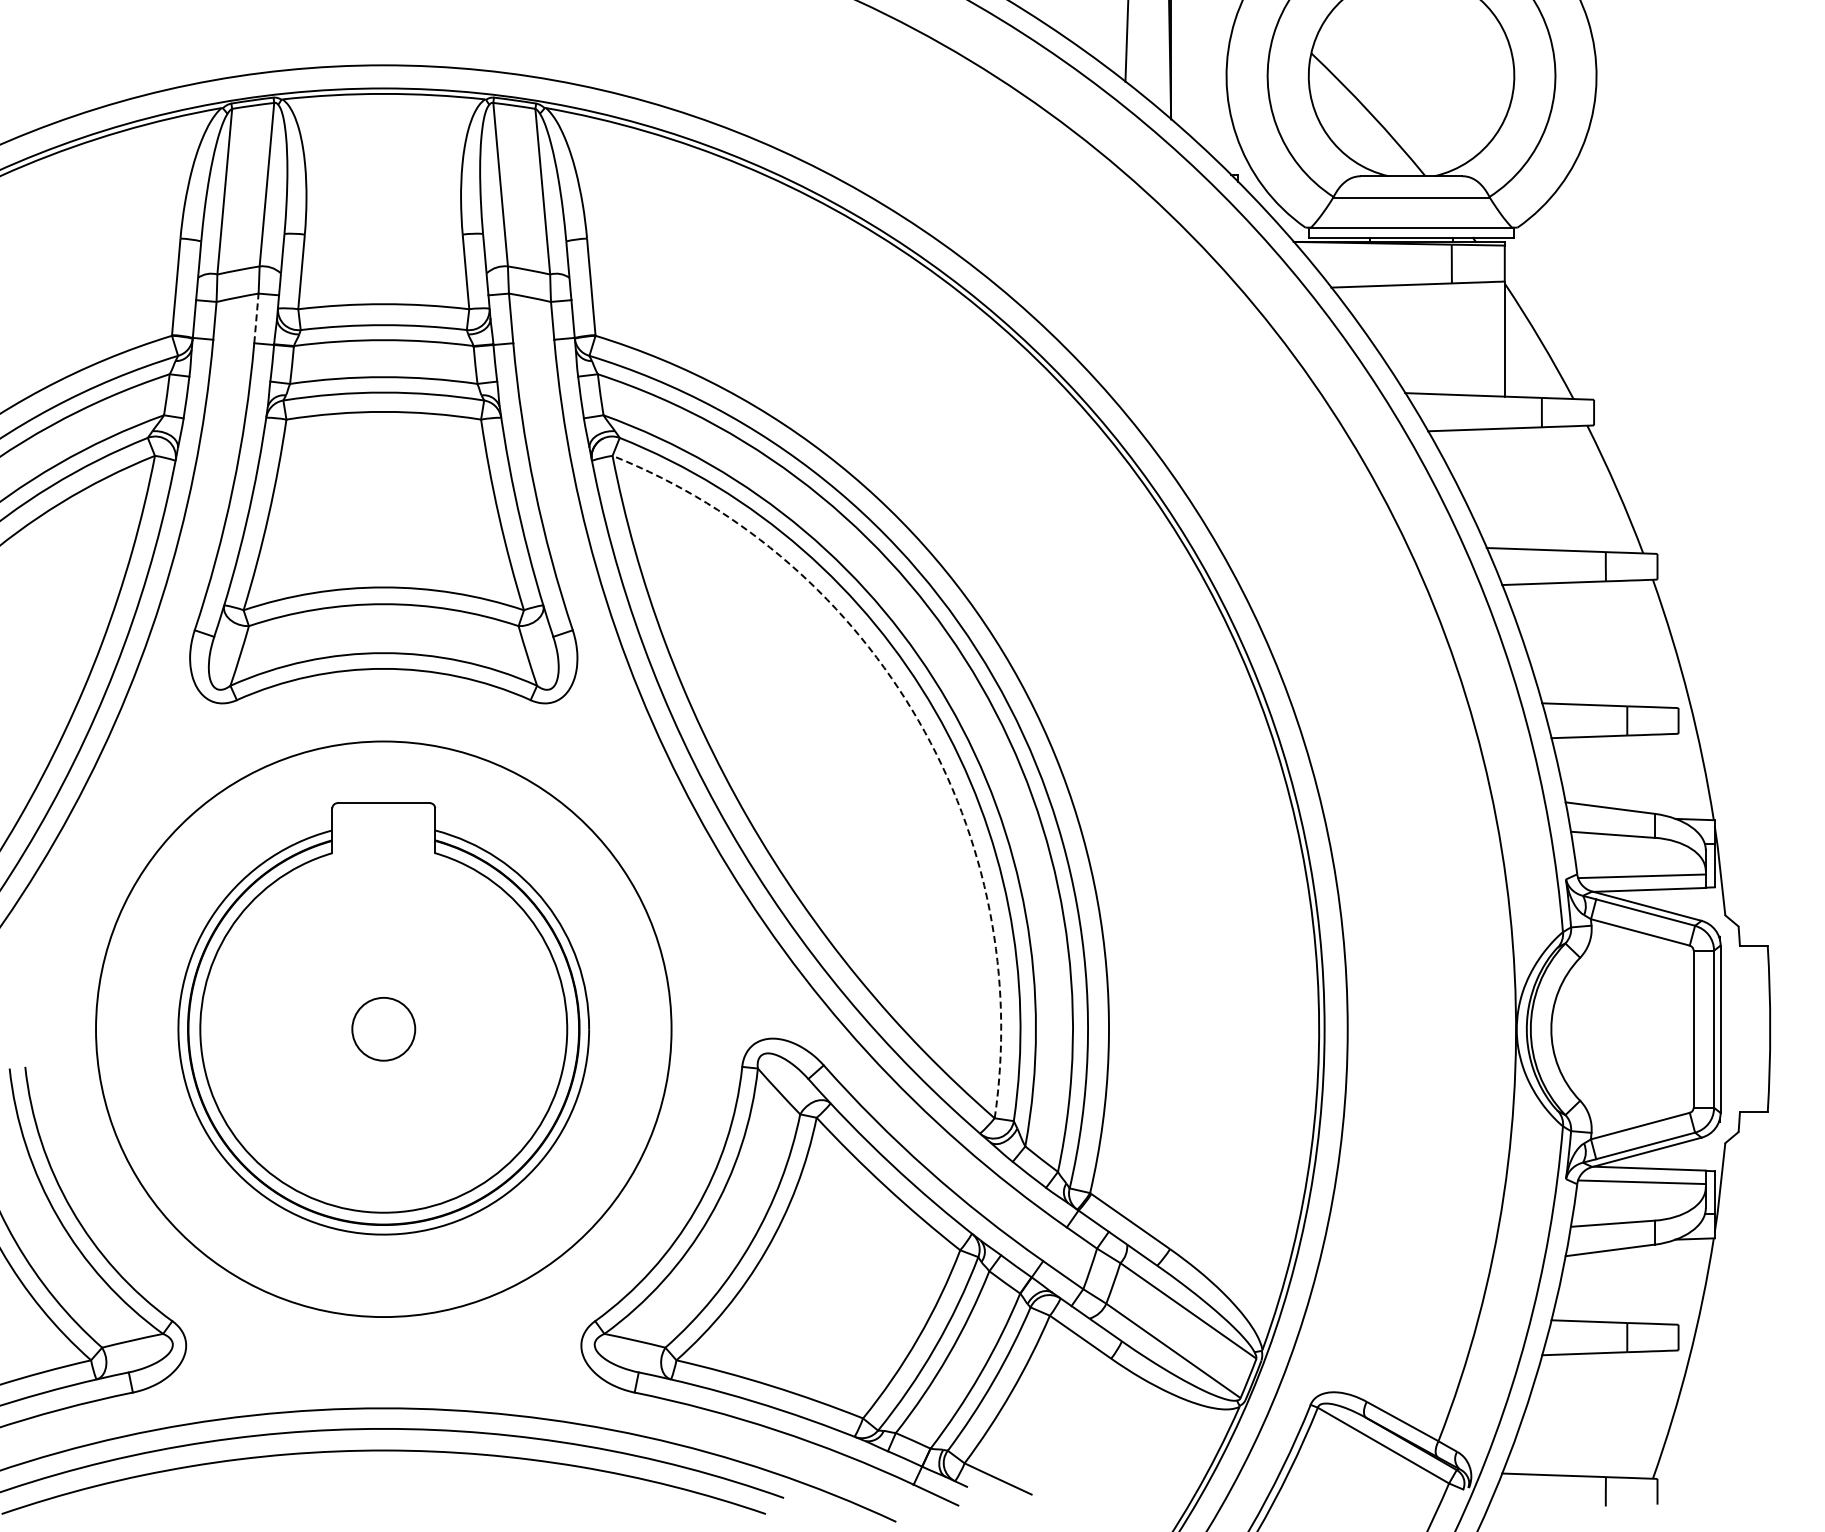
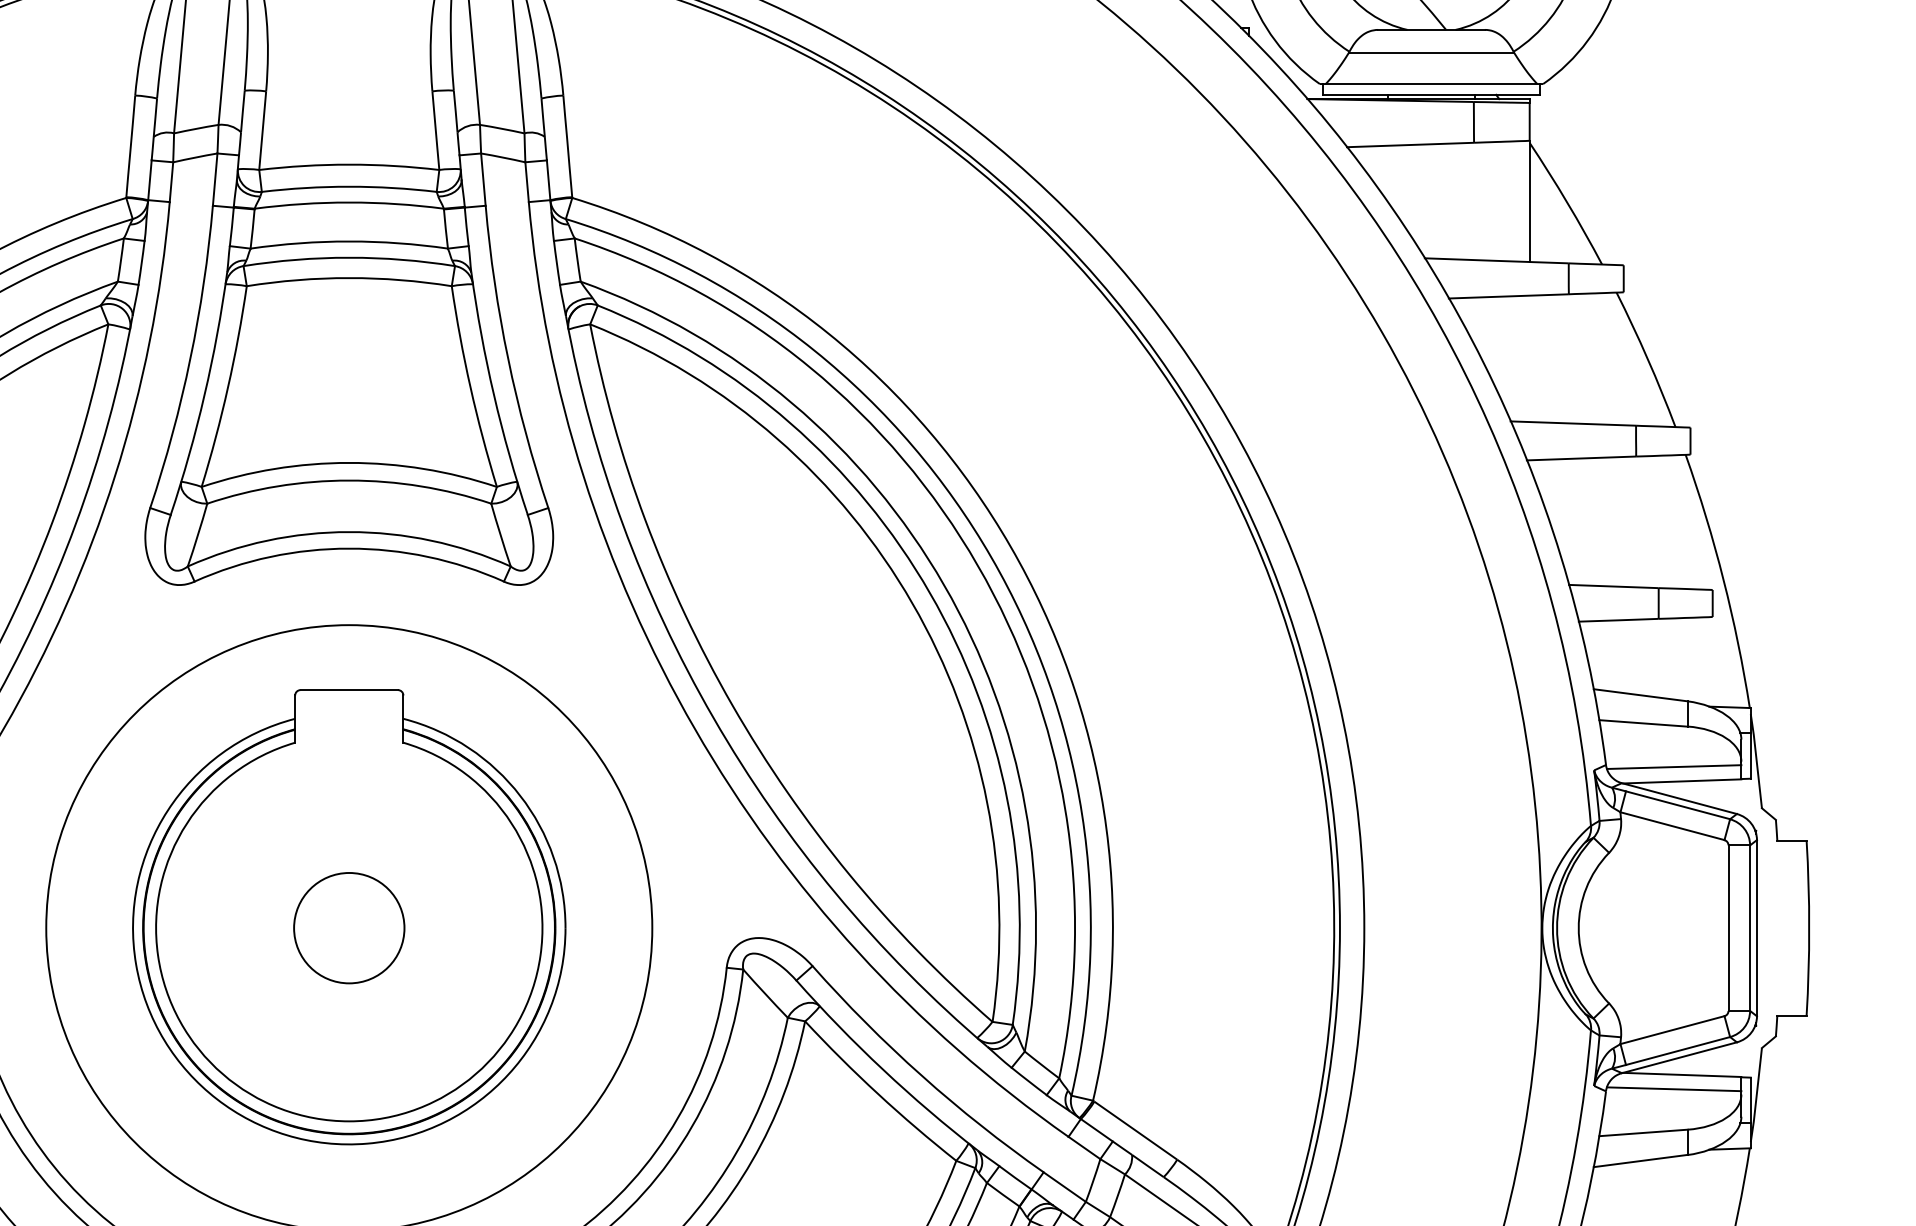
line: (256, 318) -> (215, 179), dashed -> solid
arc: (918, 720) -> (912, 603), dashed -> solid
circle: (383, 1028) -> (348, 927), size x1.67

